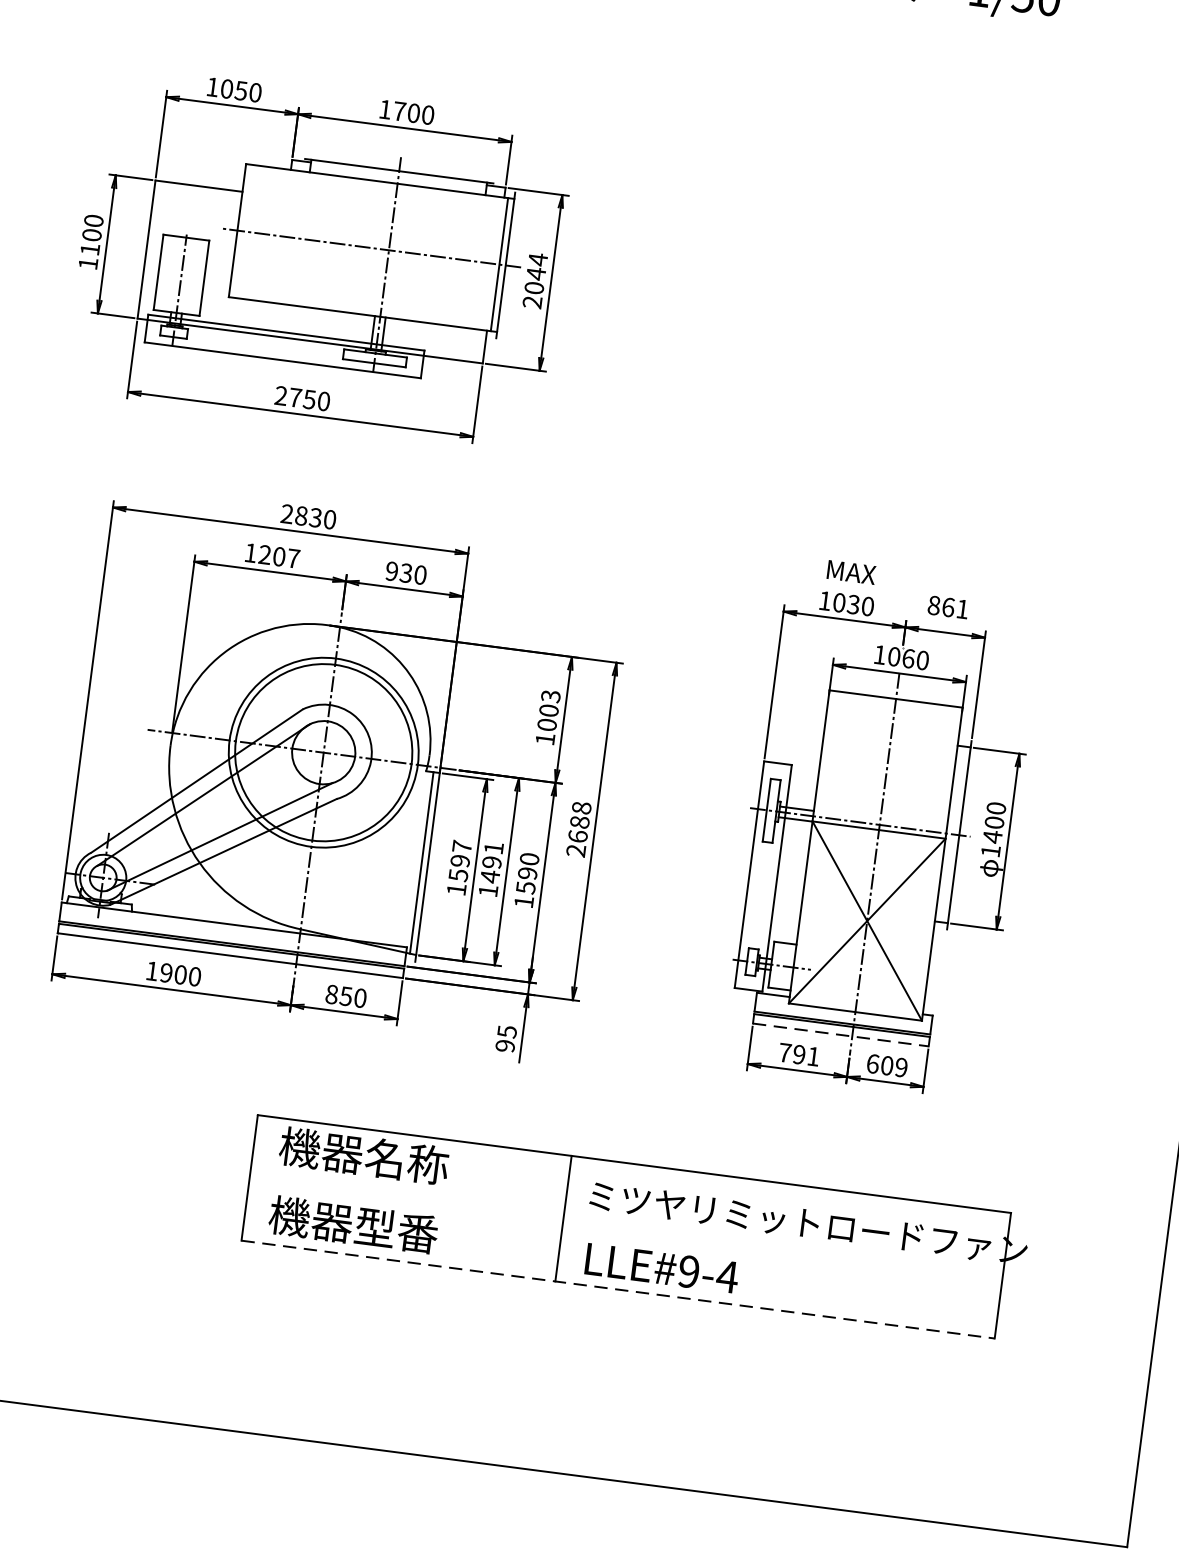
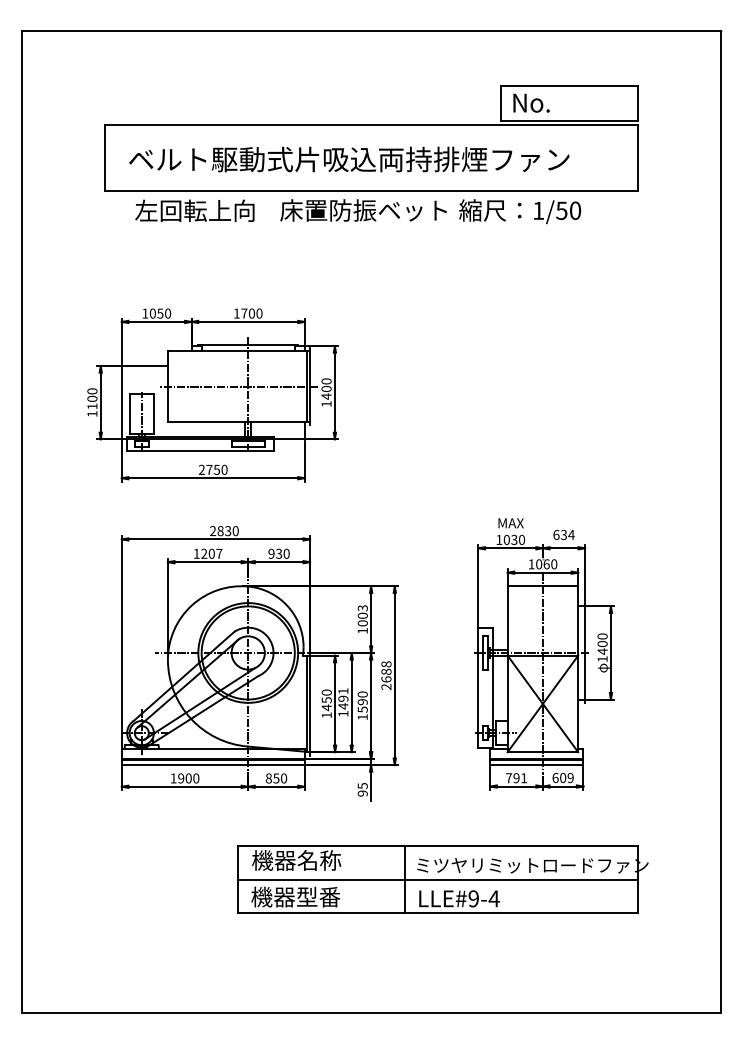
text: (535, 280) -> (326, 392), 2044 -> 1400
text: (947, 606) -> (563, 534), 861 -> 634
text: (459, 861) -> (326, 700), 1597 -> 1450
line: (840, 1035) -> (536, 765), dashed -> solid
line: (625, 1226) -> (437, 879), added
line: (619, 1288) -> (438, 912), dashed -> solid

